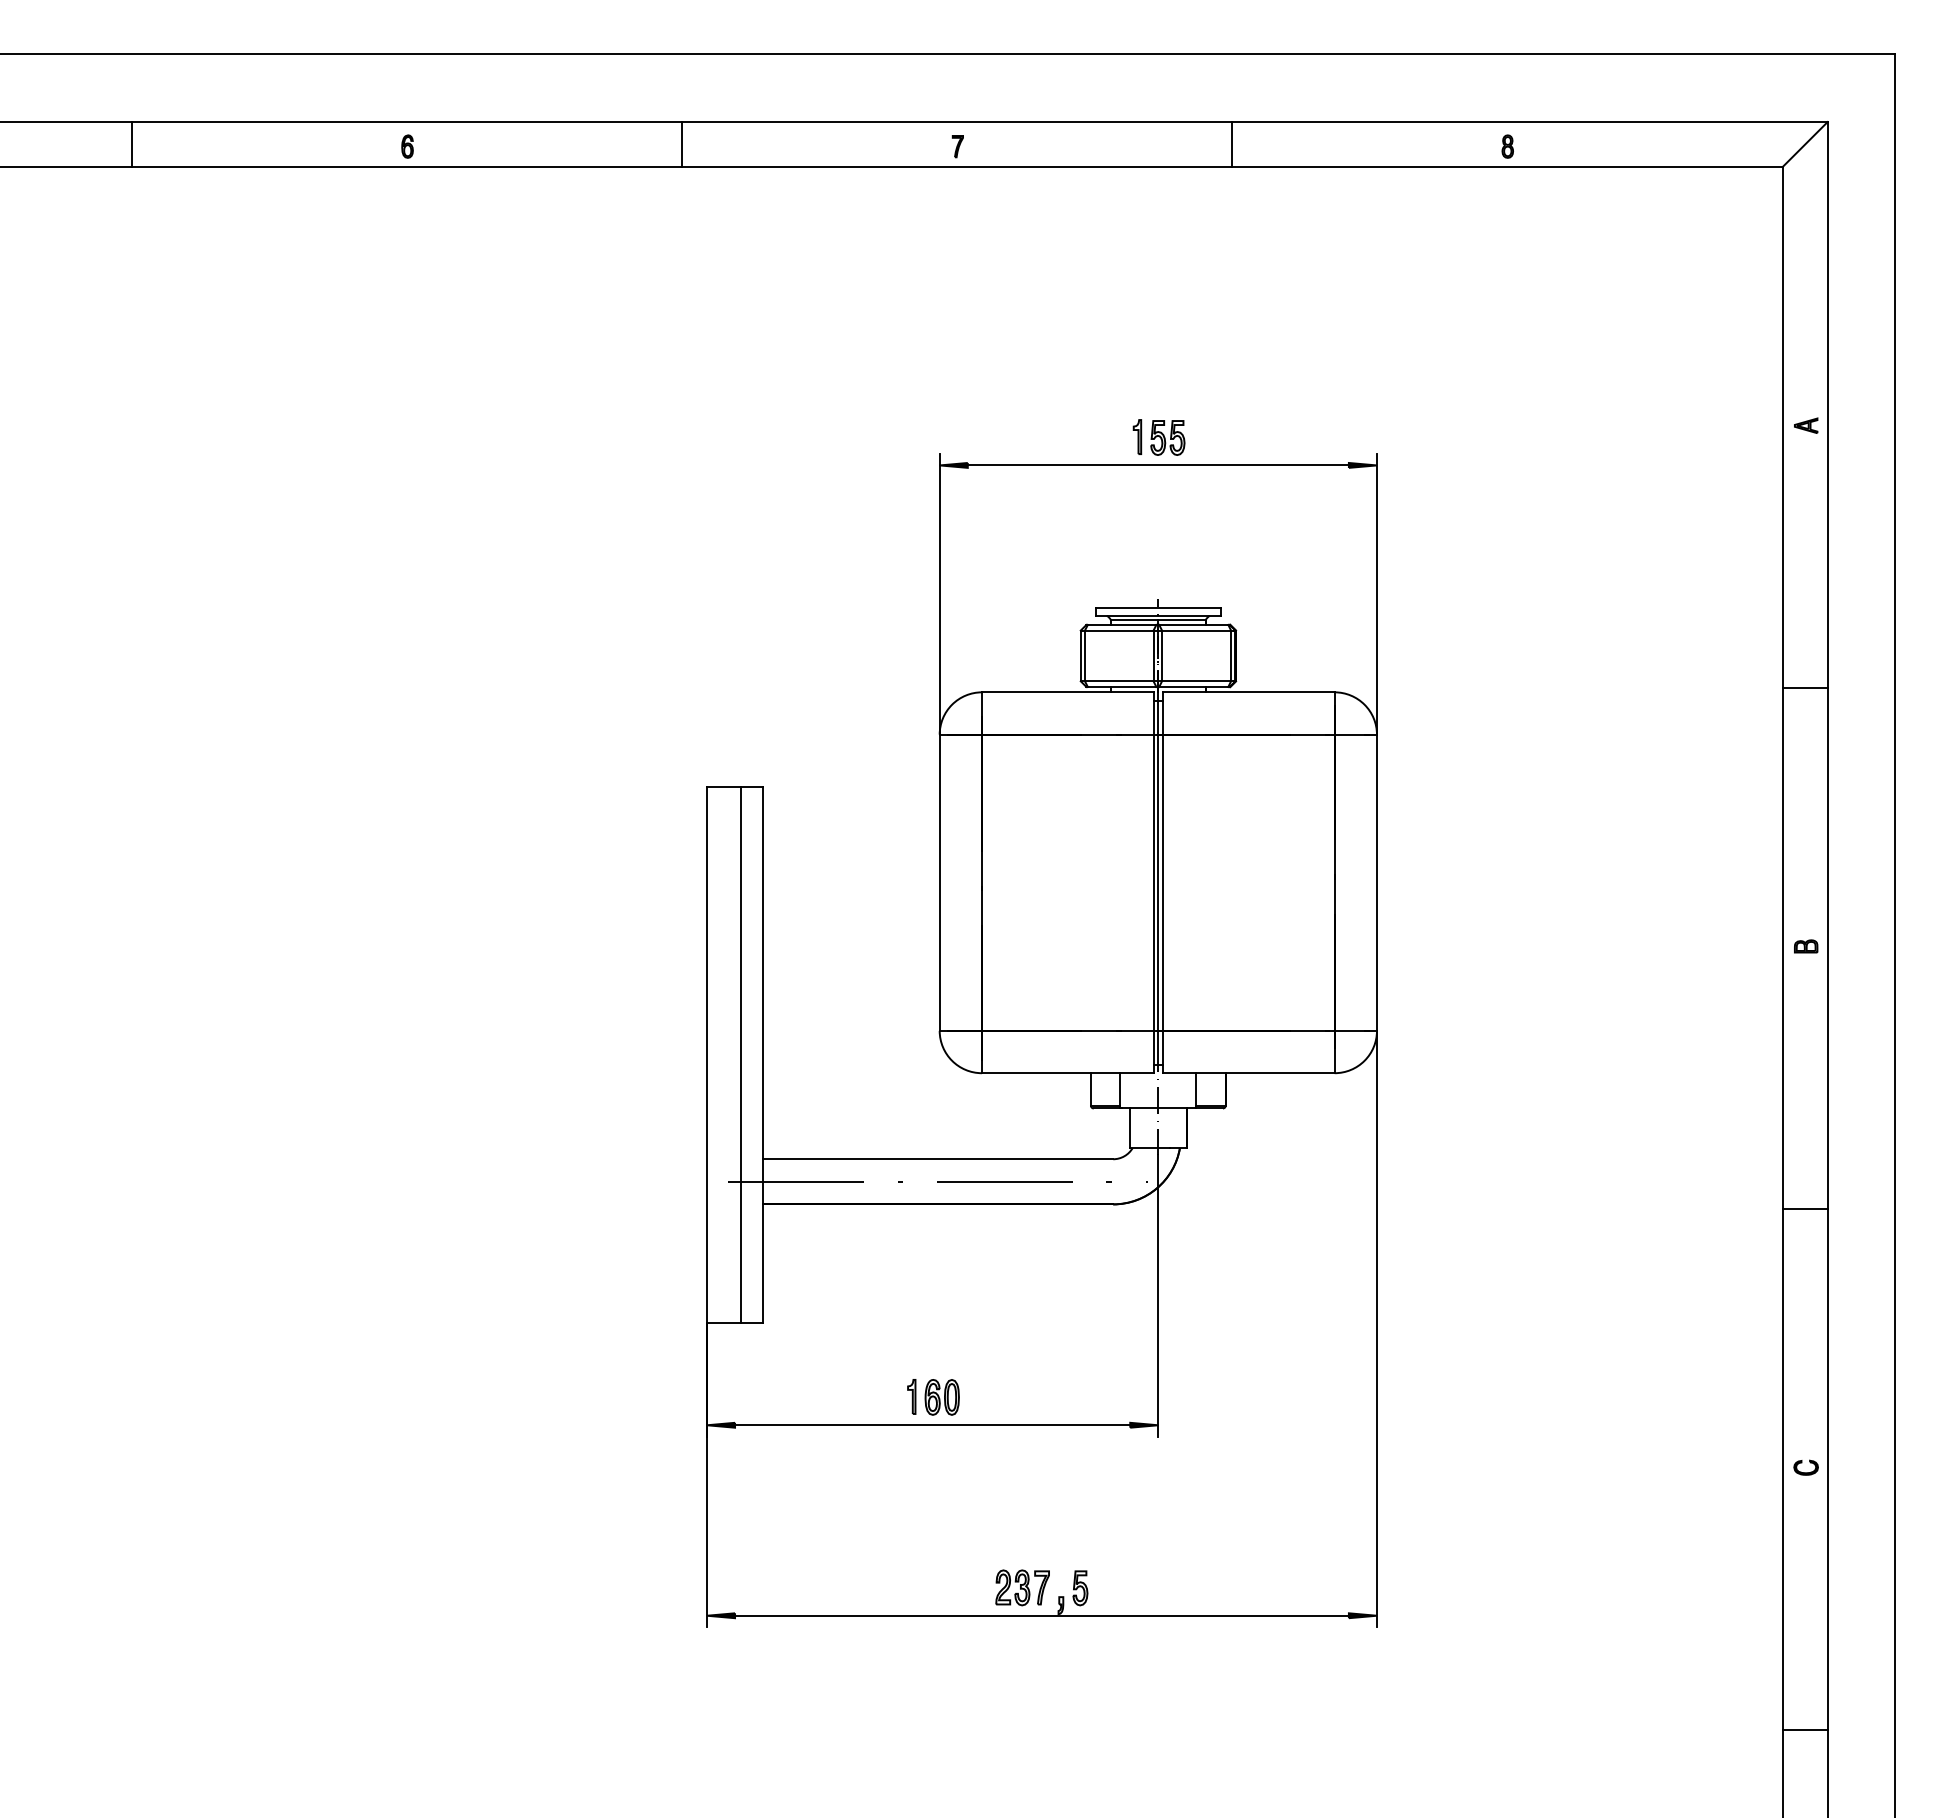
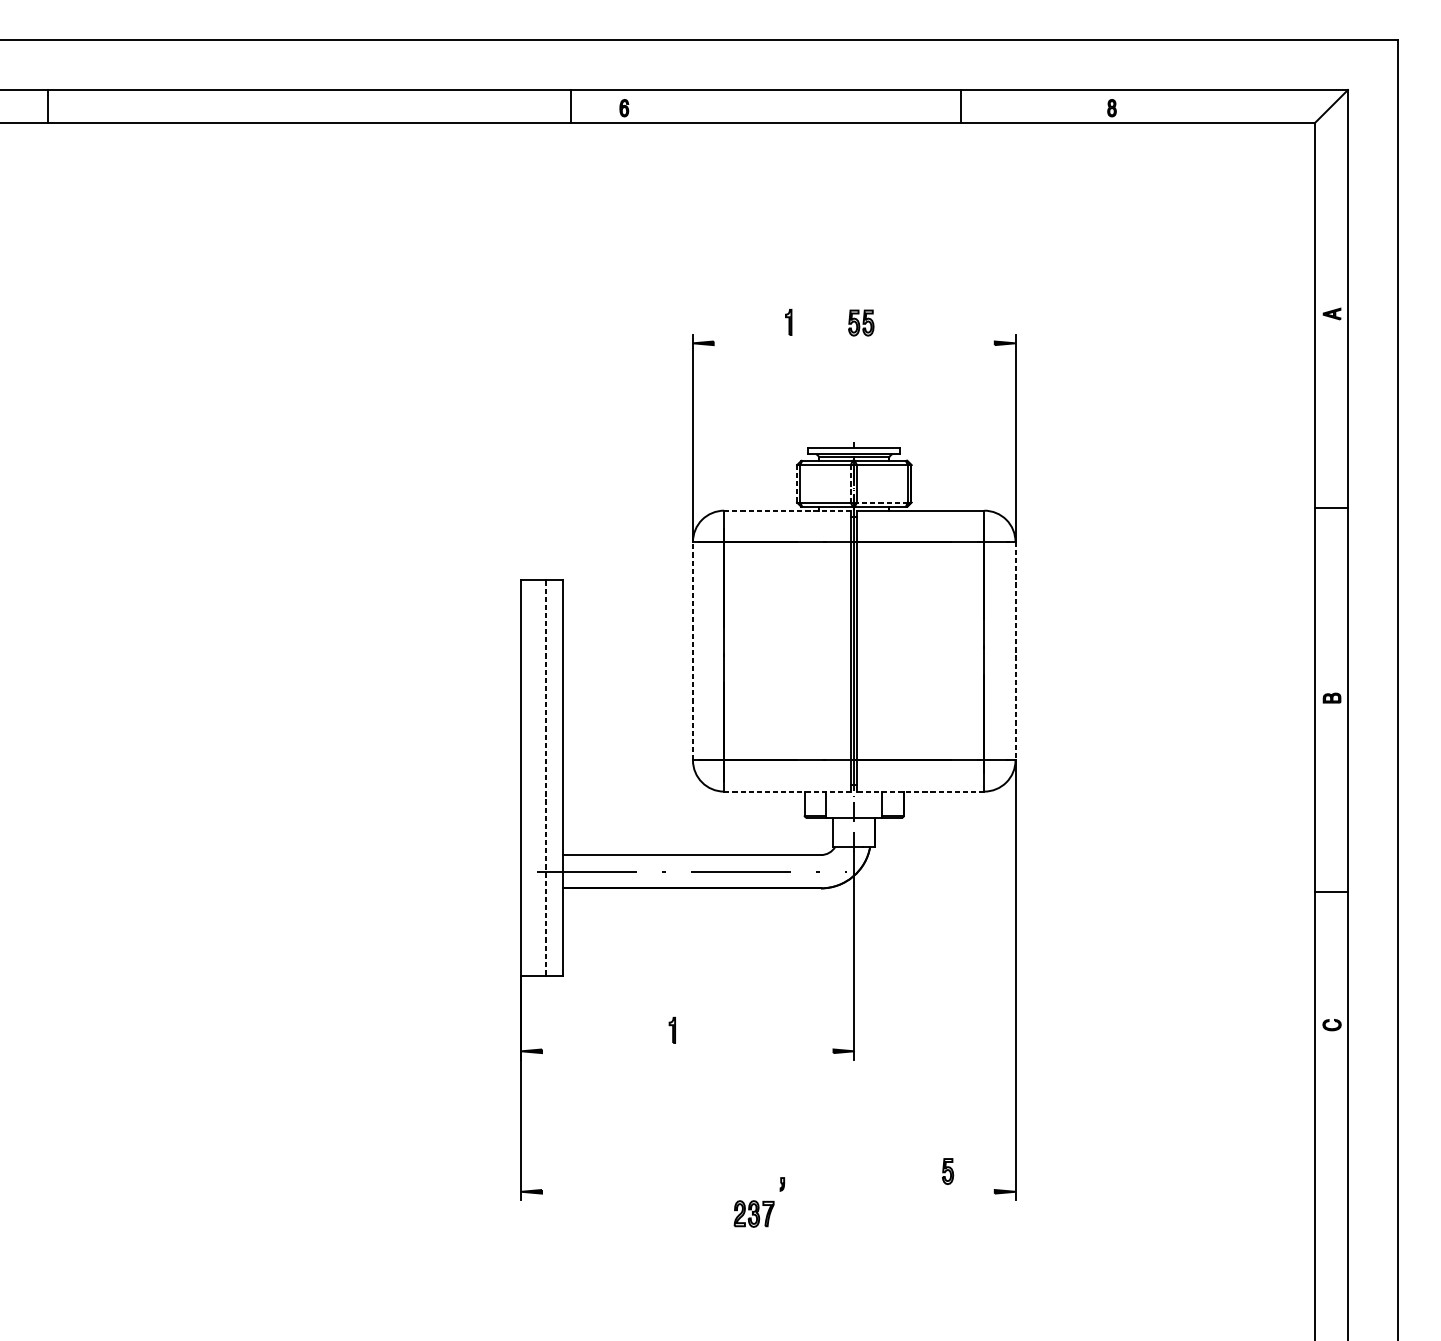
line: (132, 144) -> (48, 106), moved
line: (682, 144) -> (571, 106), moved
line: (1232, 144) -> (961, 106), moved
part: (407, 146) -> (624, 108), moved
part: (957, 146) -> (706, 108), removed
part: (1137, 436) -> (788, 321), moved
line: (1157, 465) -> (853, 343), removed
line: (1080, 655) -> (796, 483), solid -> dashed
line: (1153, 656) -> (850, 484), solid -> dashed
line: (1196, 681) -> (882, 502), solid -> dashed
line: (1068, 692) -> (787, 510), solid -> dashed
line: (939, 882) -> (692, 650), solid -> dashed
line: (1376, 883) -> (1015, 651), solid -> dashed
line: (740, 1055) -> (546, 778), solid -> dashed
line: (1067, 1073) -> (787, 791), solid -> dashed
line: (1248, 1073) -> (920, 791), solid -> dashed
part: (941, 1397) -> (694, 1030), removed
line: (932, 1425) -> (687, 1051), removed
part: (1805, 1467) -> (1331, 1024), moved
part: (1022, 1587) -> (754, 1213), moved
part: (1080, 1588) -> (948, 1171), moved
line: (1041, 1615) -> (768, 1191), removed
line: (1804, 1730) -> (1330, 1276), removed

